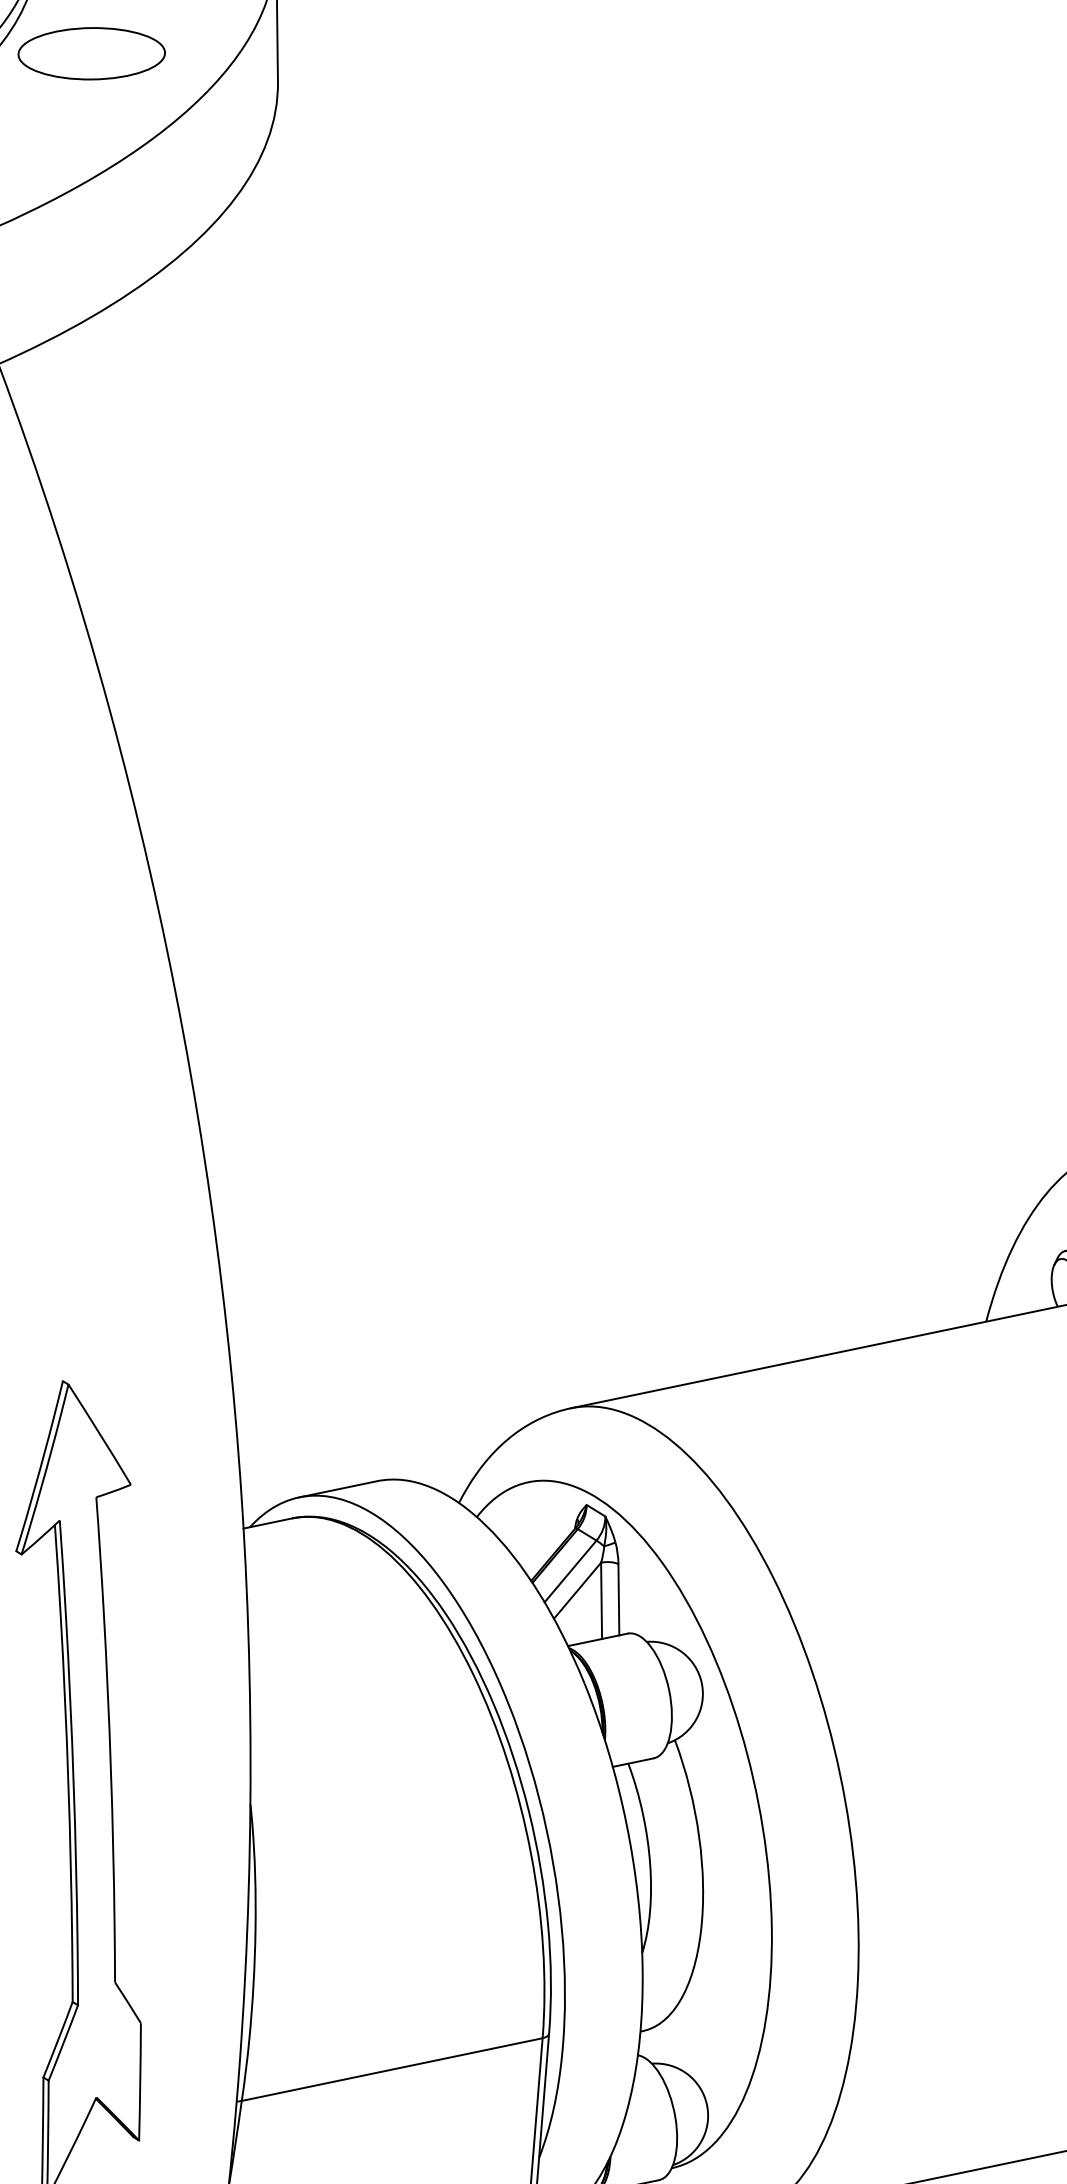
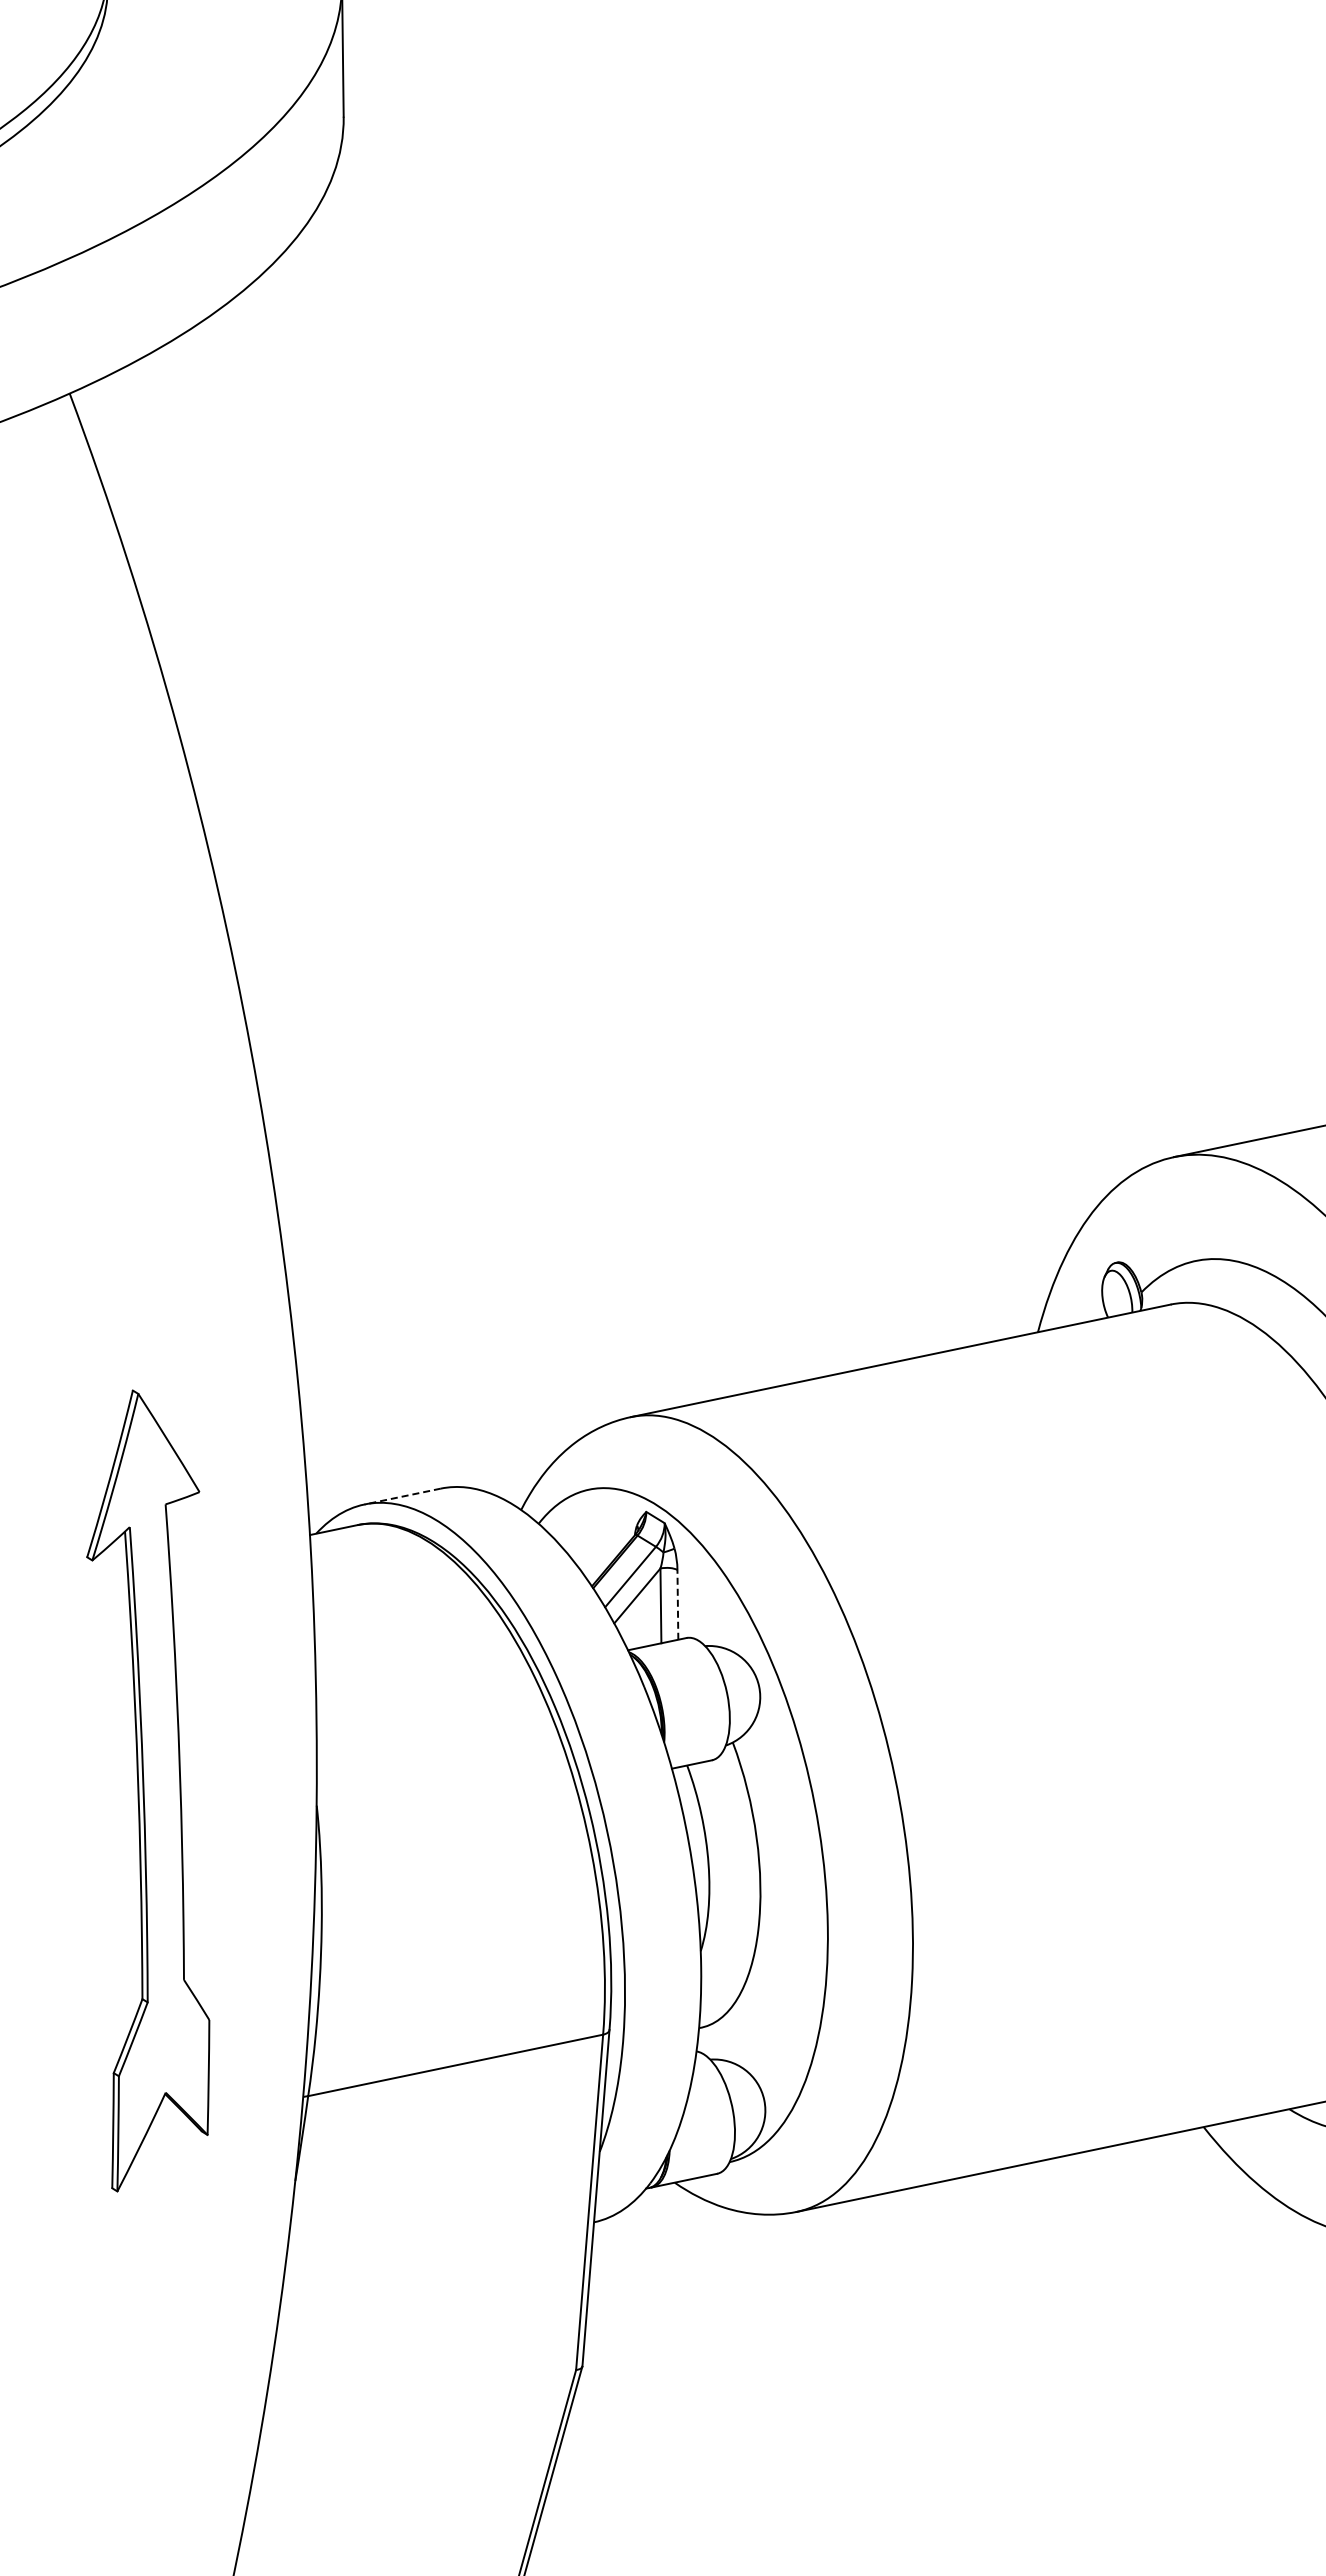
part: (91, 53) -> (160, 89), removed
line: (337, 1489) -> (402, 1496), solid -> dashed
line: (618, 1599) -> (677, 1604), solid -> dashed

